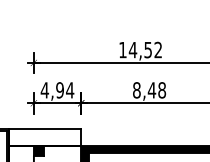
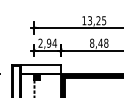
text: (144, 49) -> (96, 20), 14,52 -> 13,25
text: (44, 88) -> (40, 42), 4,94 -> 2,94

